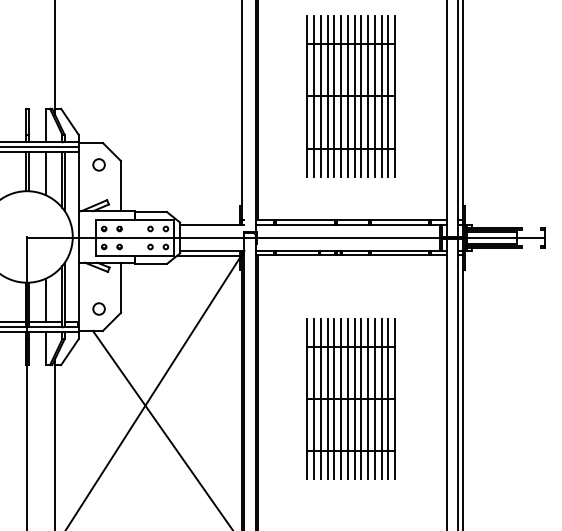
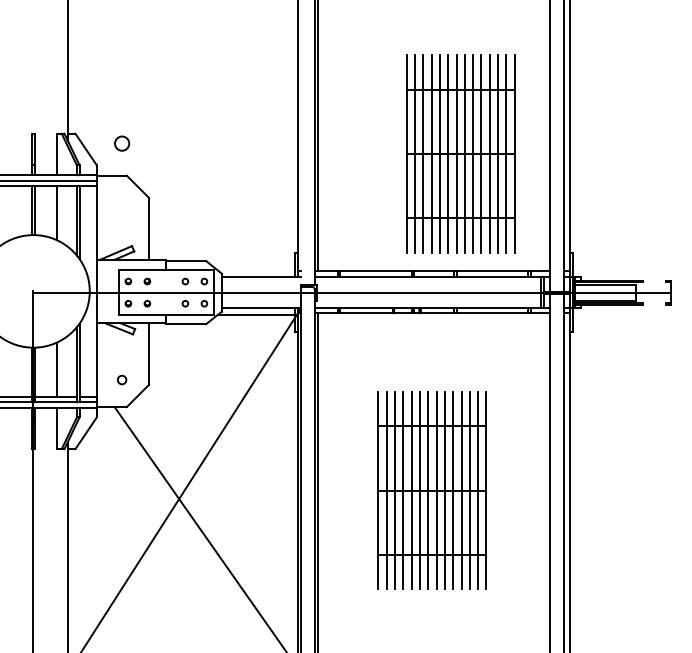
part: (350, 96) -> (459, 154), moved
circle: (98, 164) -> (121, 143), moved
circle: (98, 308) -> (121, 379), size x0.6

